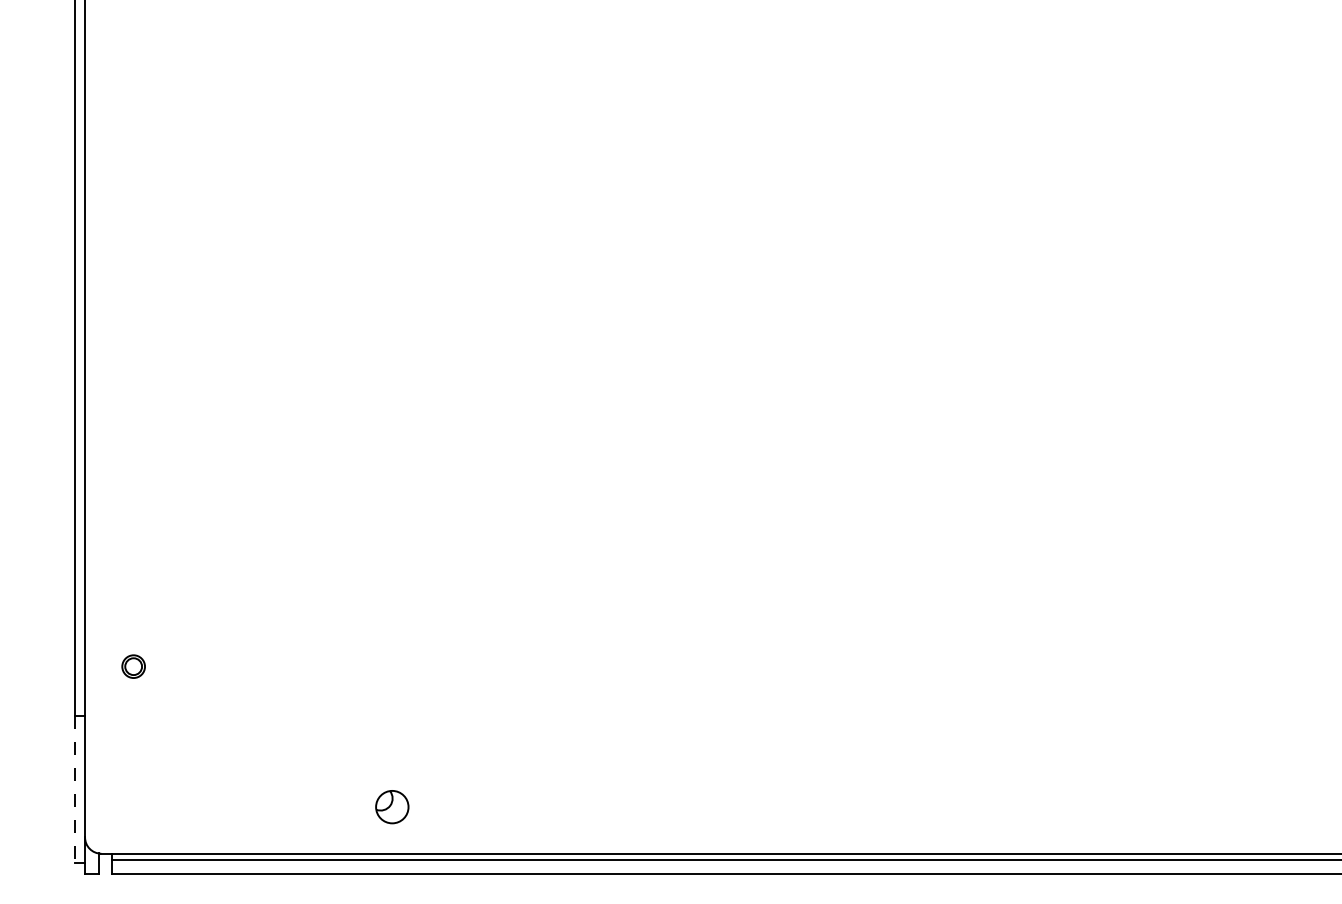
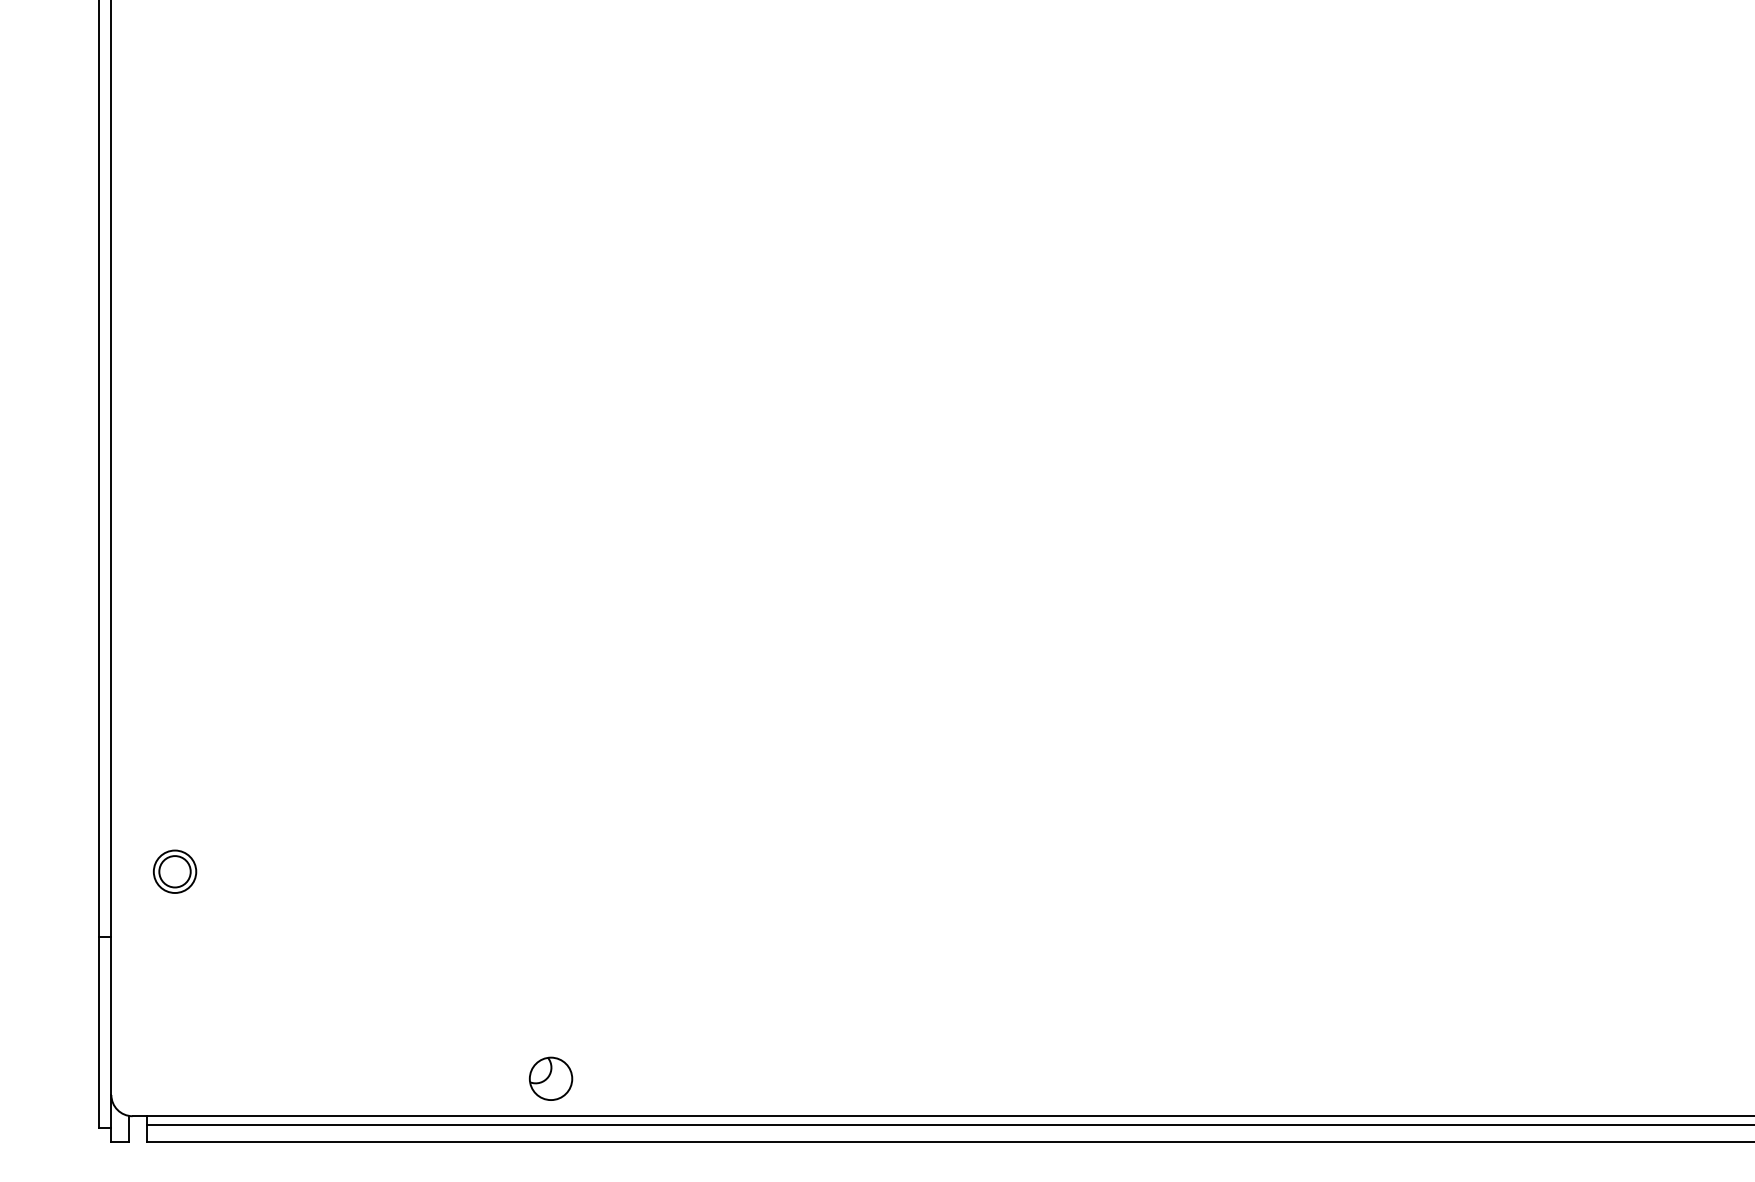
part: (133, 666) -> (174, 871), size x1.43
line: (75, 789) -> (98, 1032), dashed -> solid
part: (392, 807) -> (551, 1079), moved

